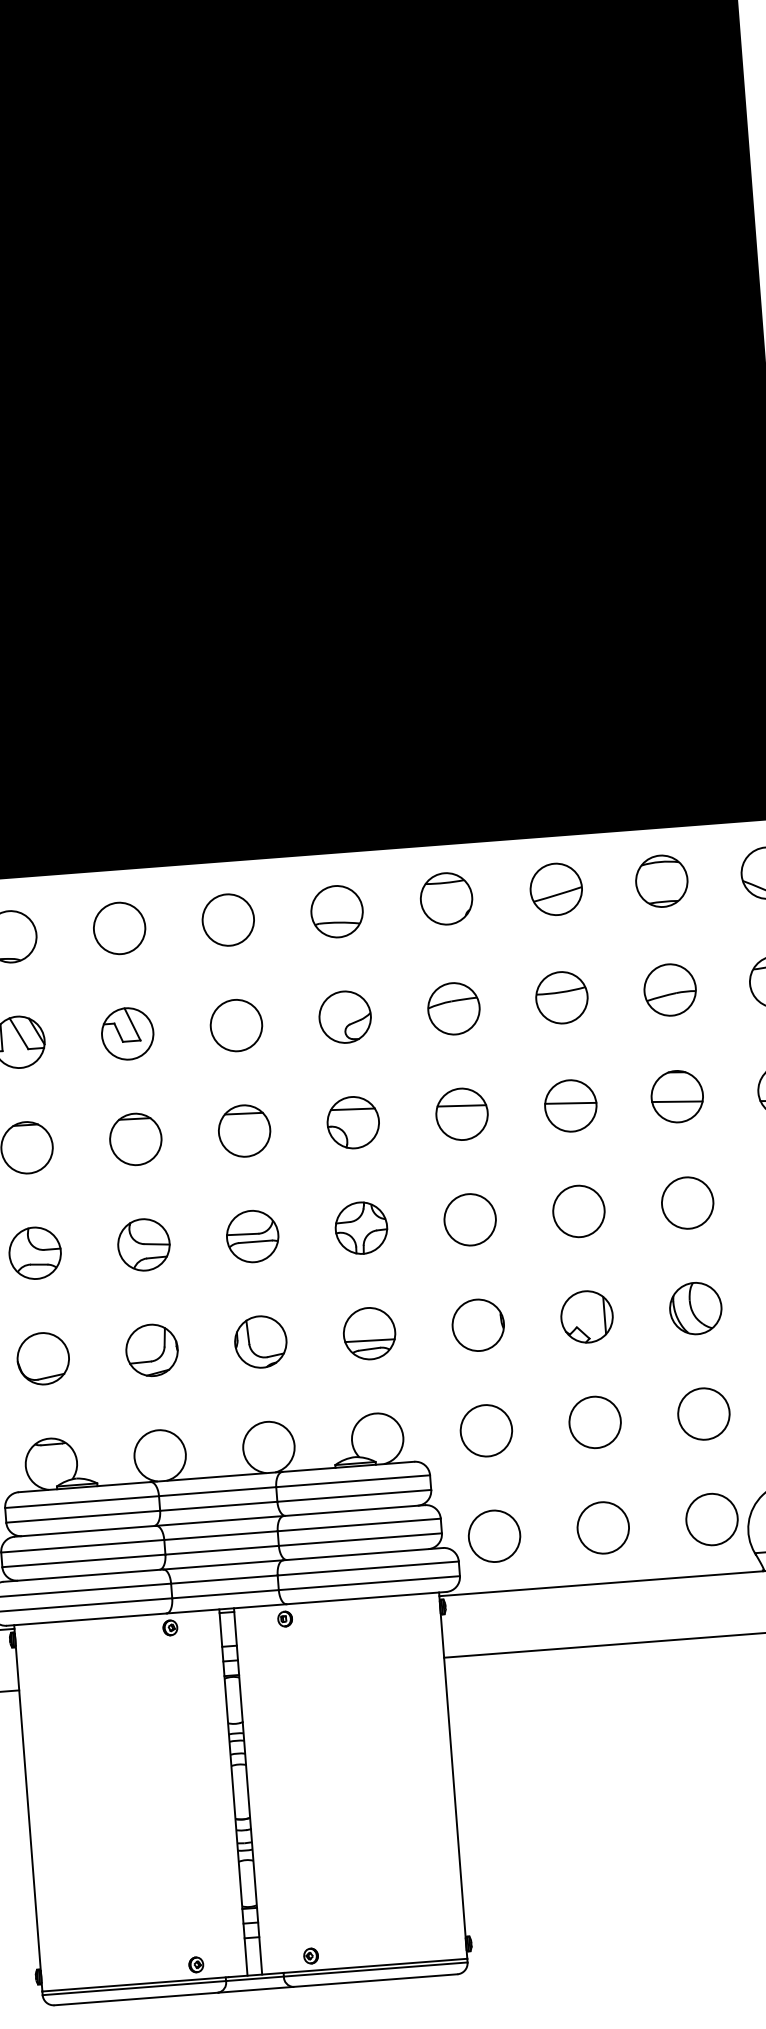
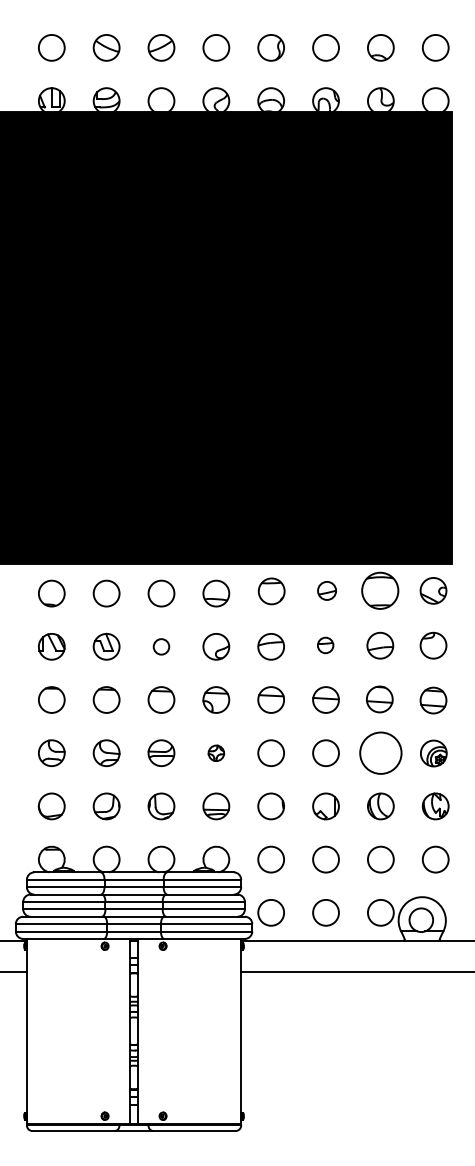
part: (662, 880) -> (380, 590), size x1.4
part: (555, 888) -> (326, 590), size x0.7
part: (561, 997) -> (325, 645), size x0.6
circle: (236, 1024) -> (161, 646), size x0.6
circle: (686, 1203) -> (380, 753), size x1.6
part: (361, 1228) -> (216, 753), size x0.6

